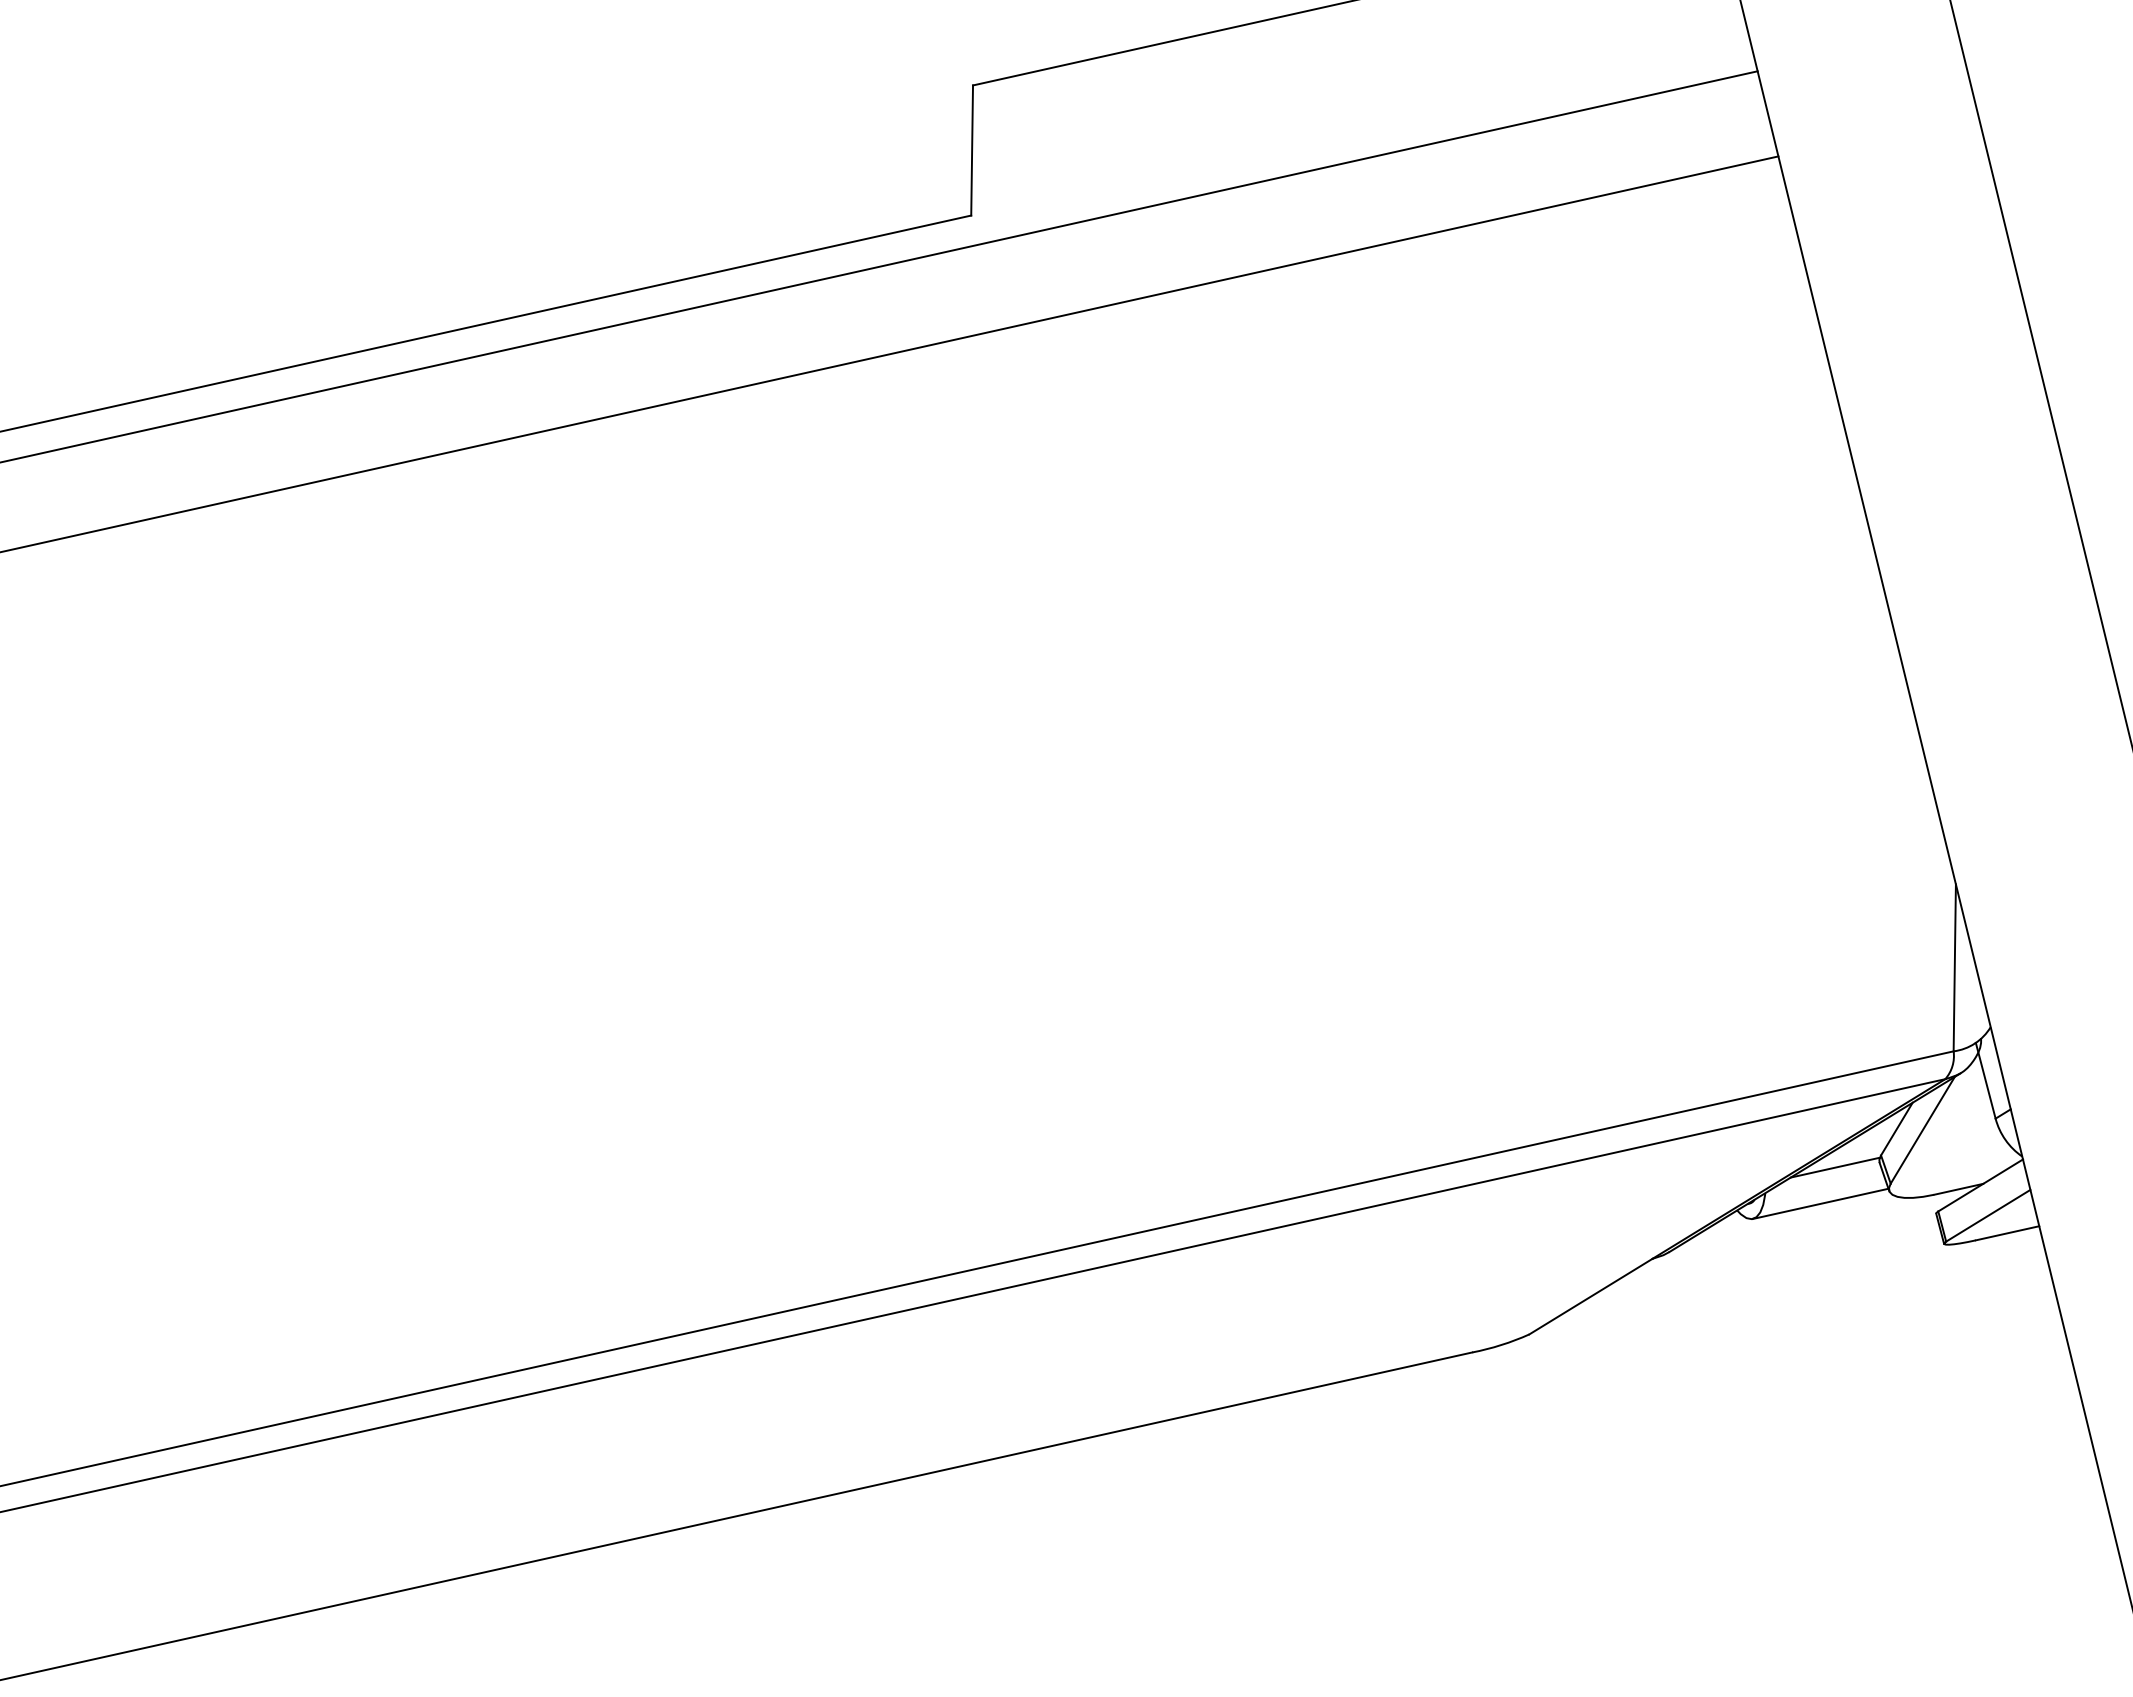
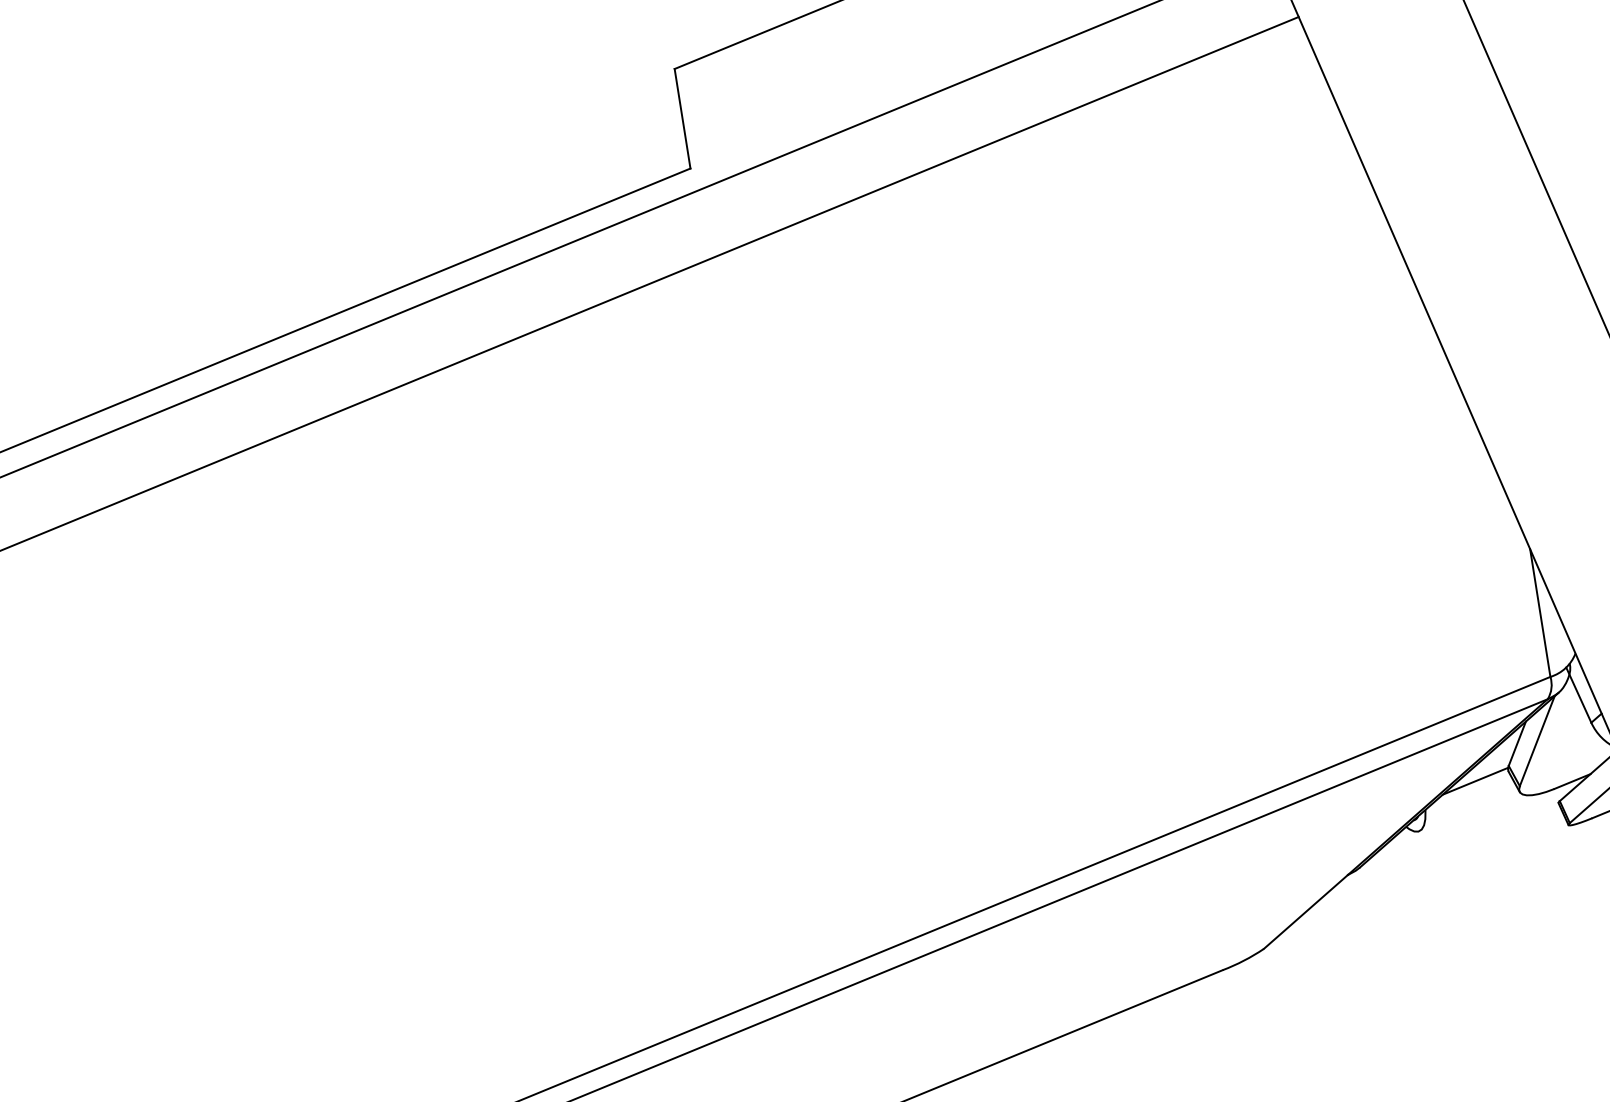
line: (1820, 1203) -> (1468, 810), removed

